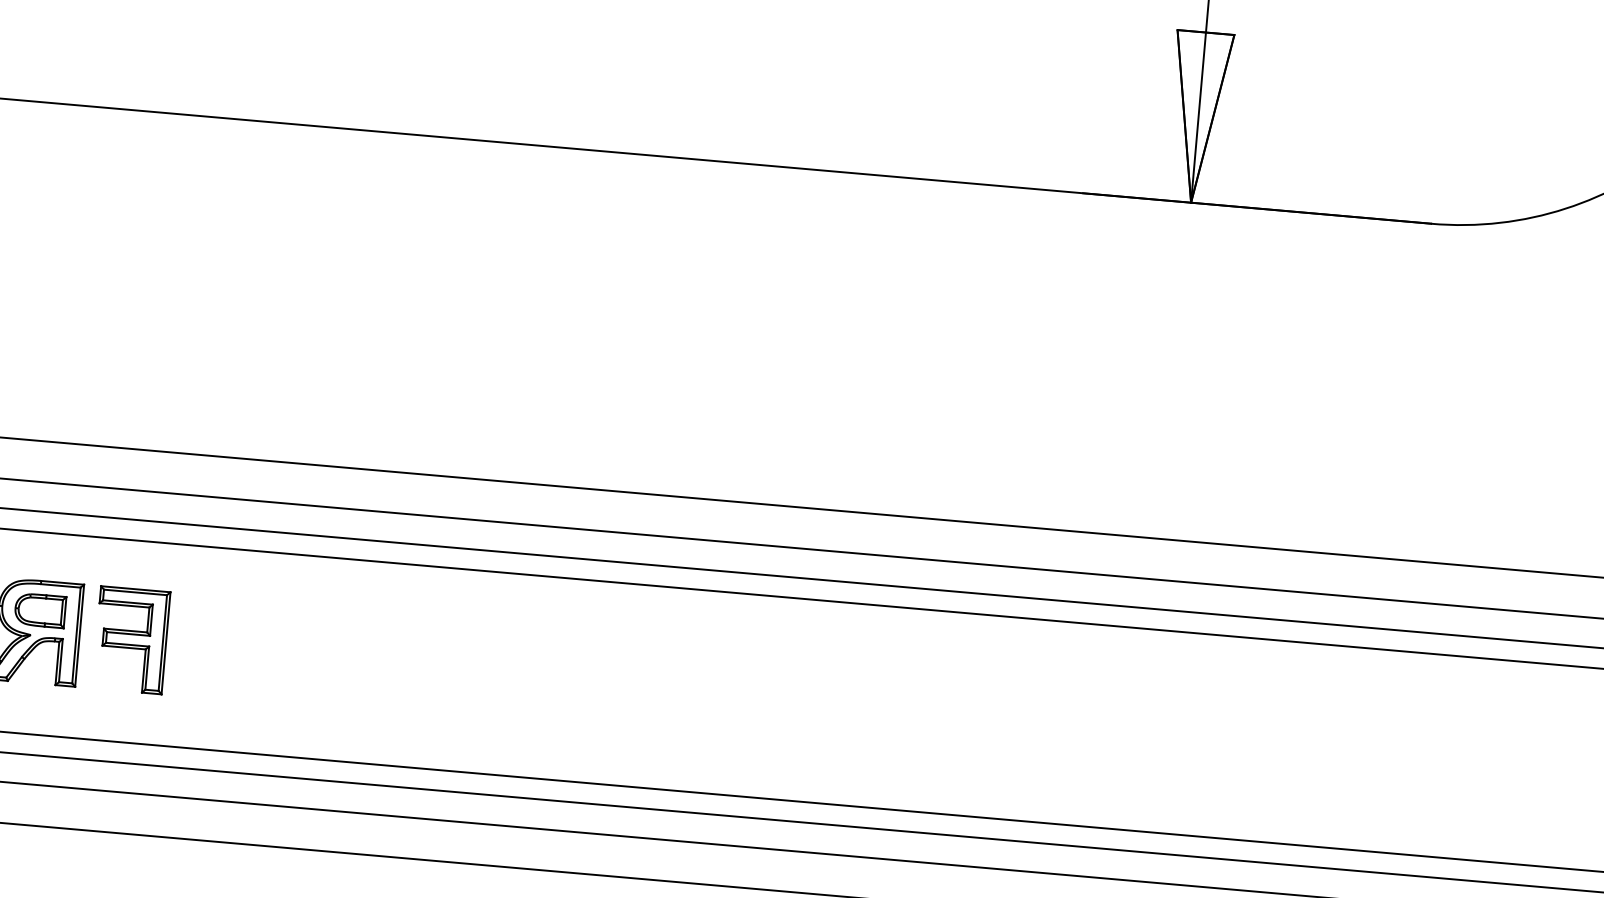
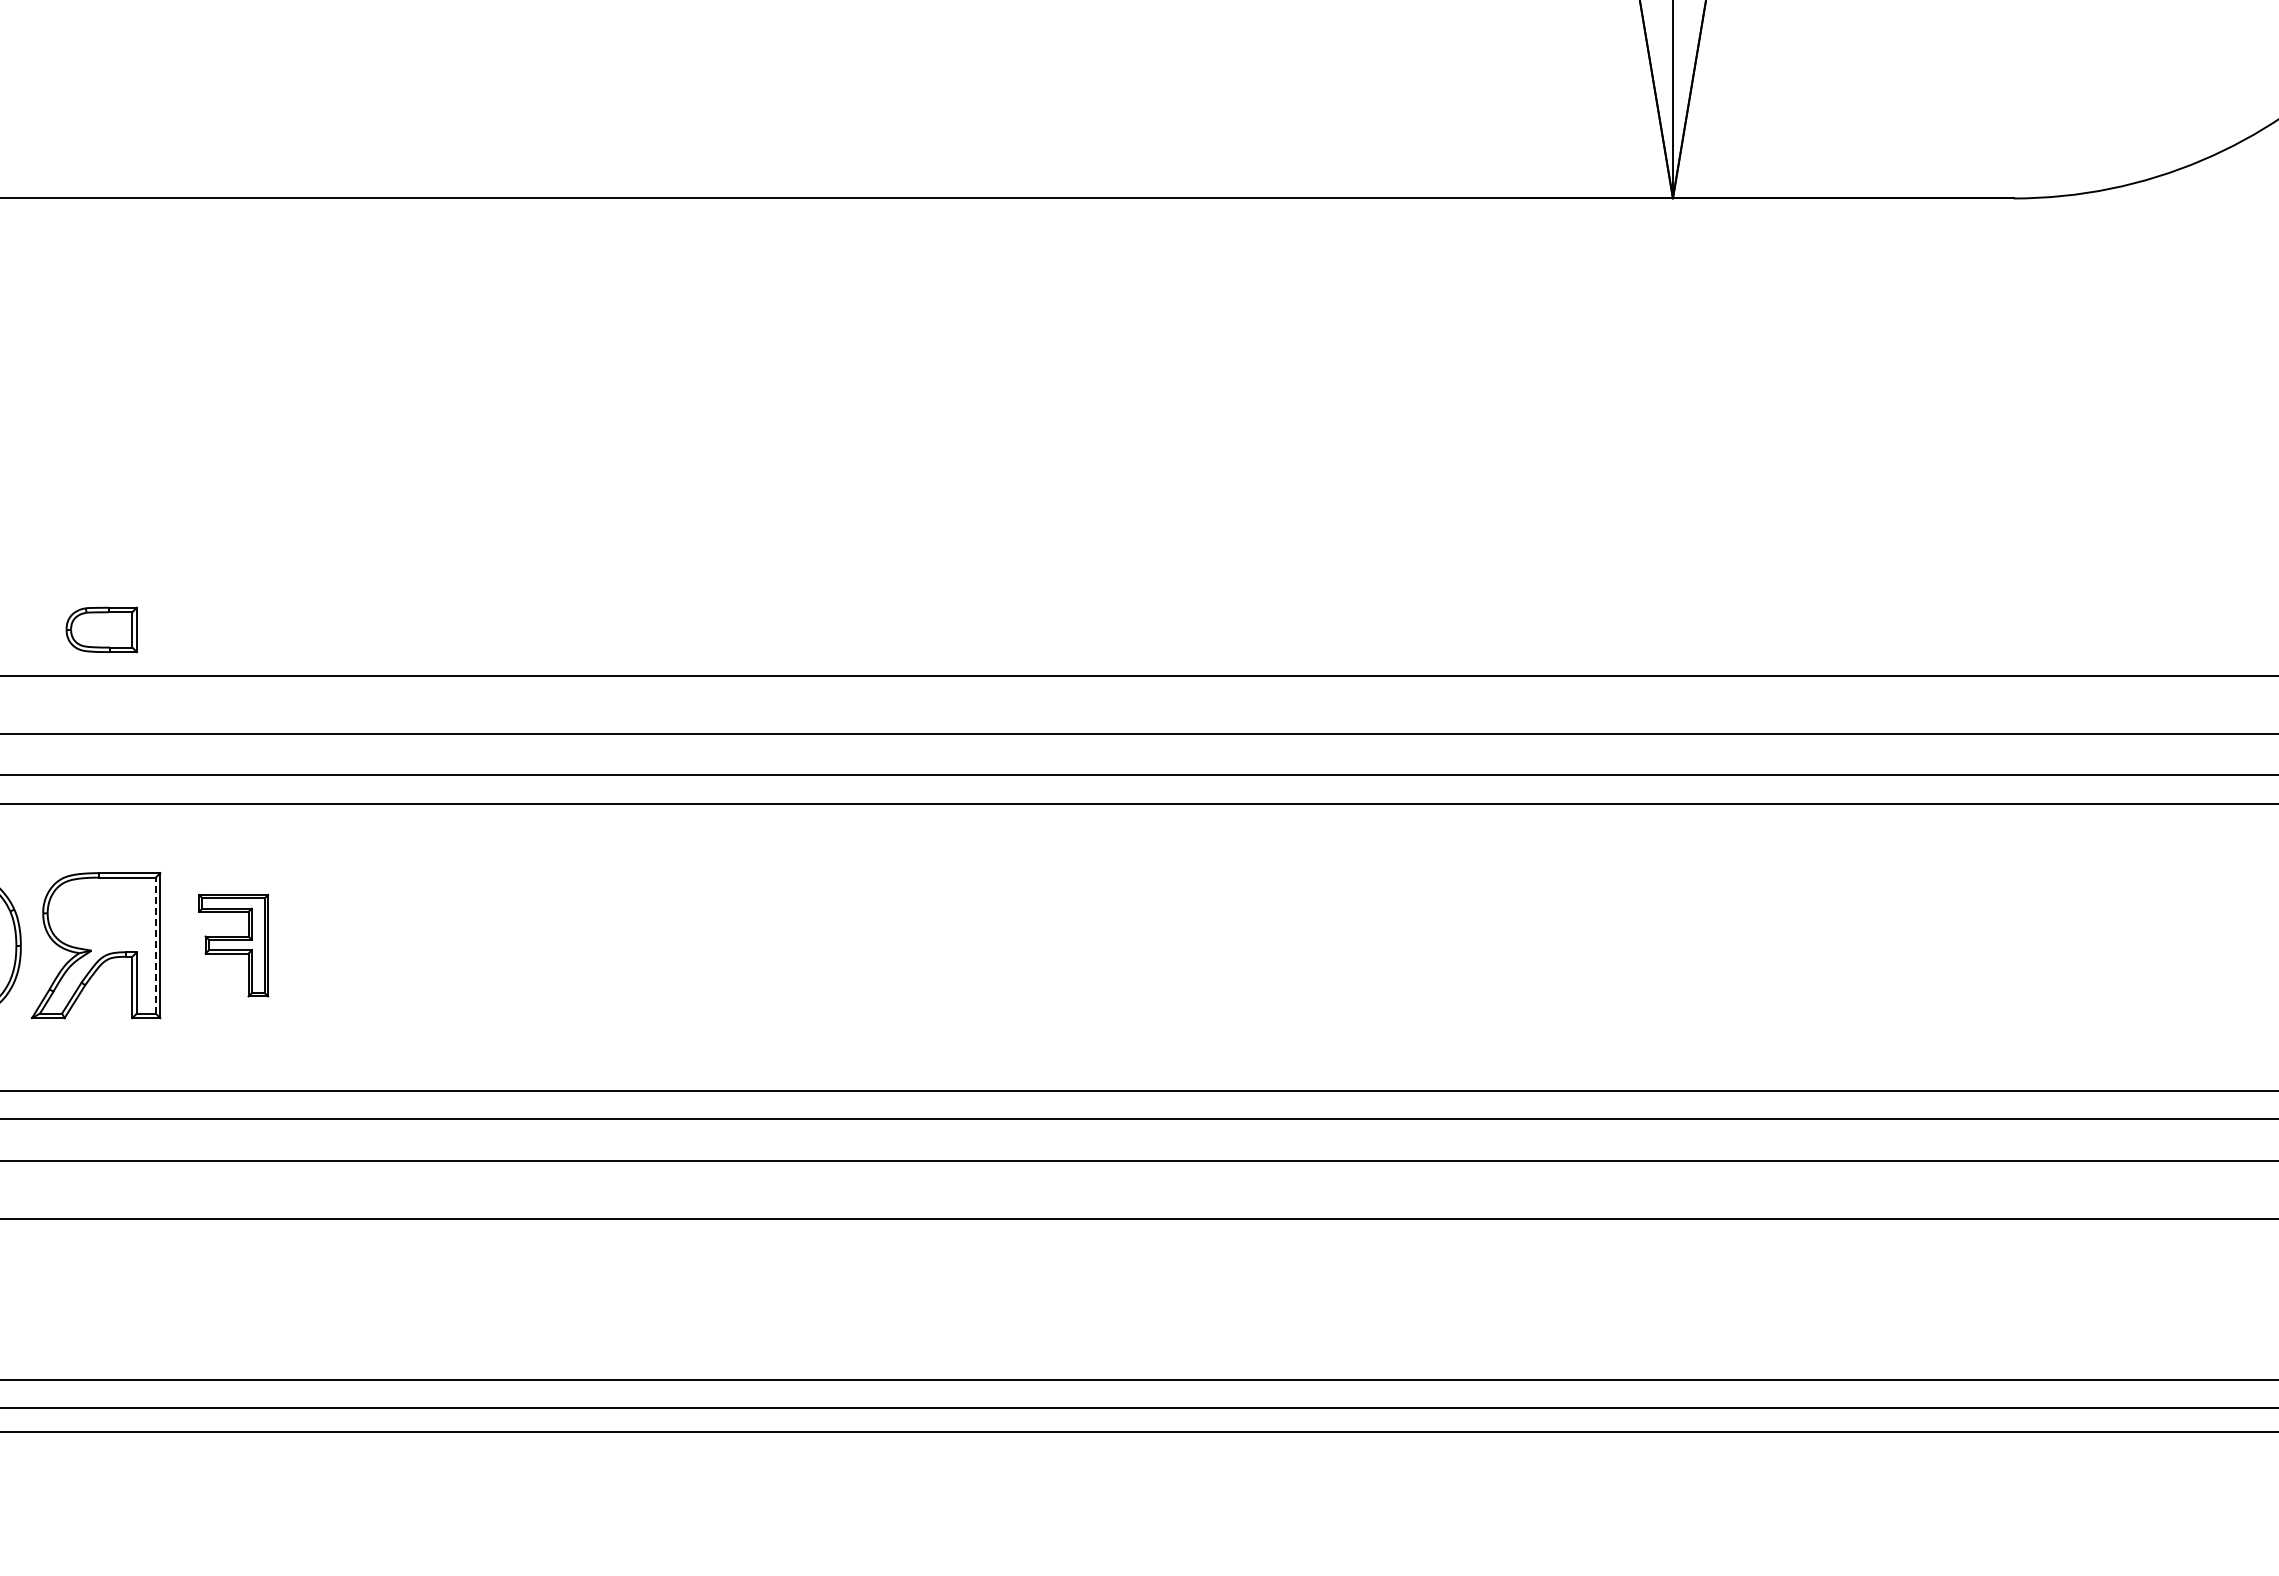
part: (40, 610) -> (101, 629), moved
line: (76, 635) -> (155, 945), solid -> dashed
part: (131, 640) -> (233, 945), size x0.7

